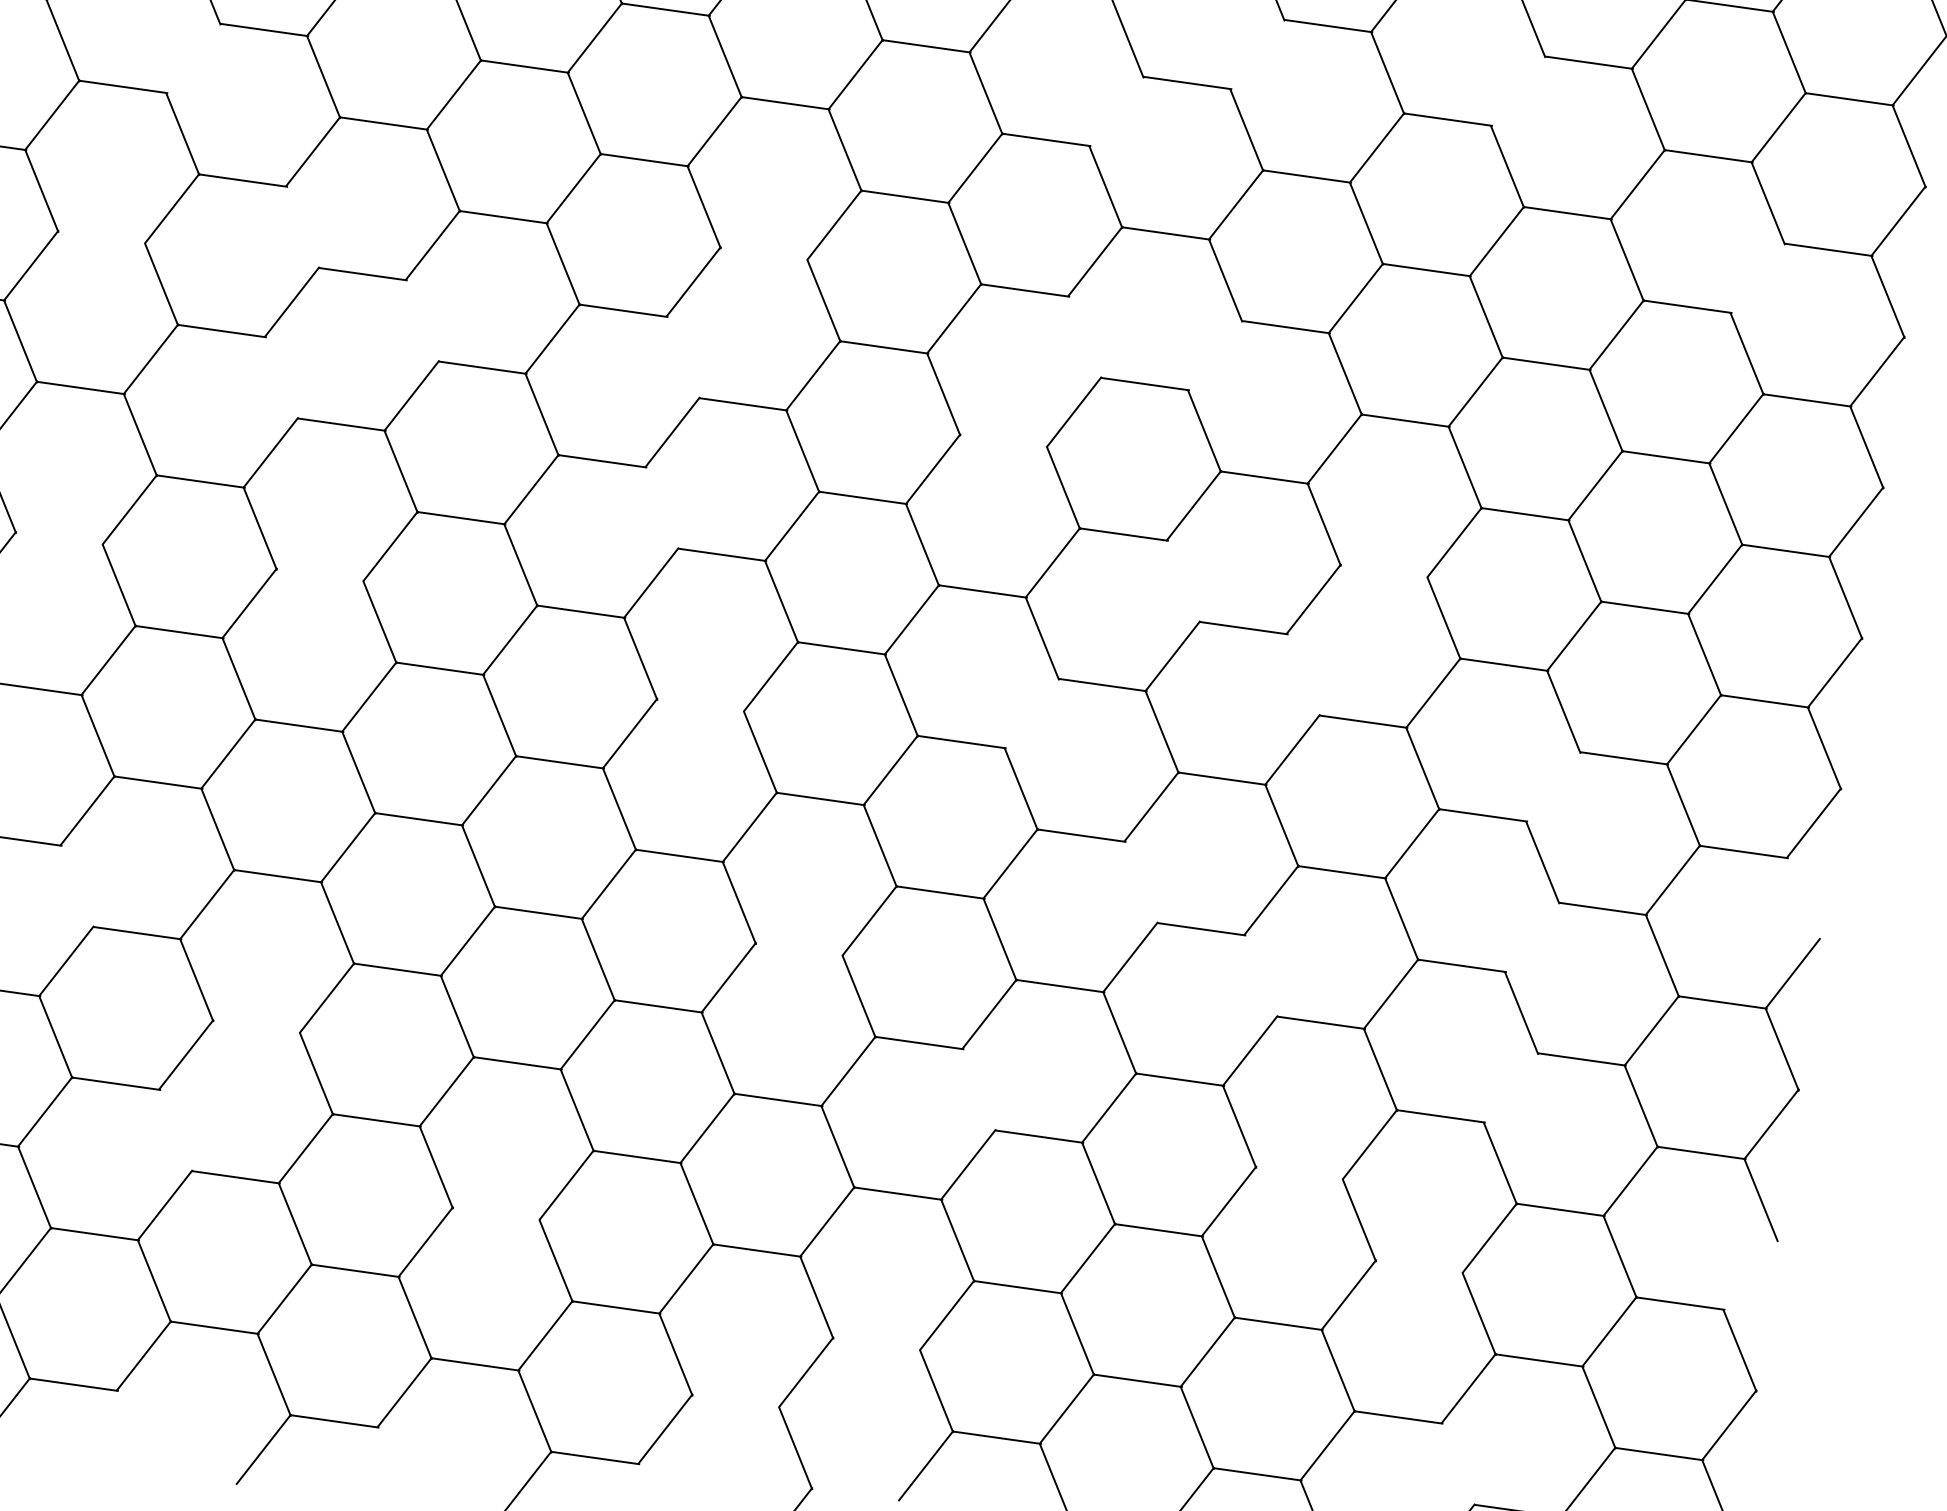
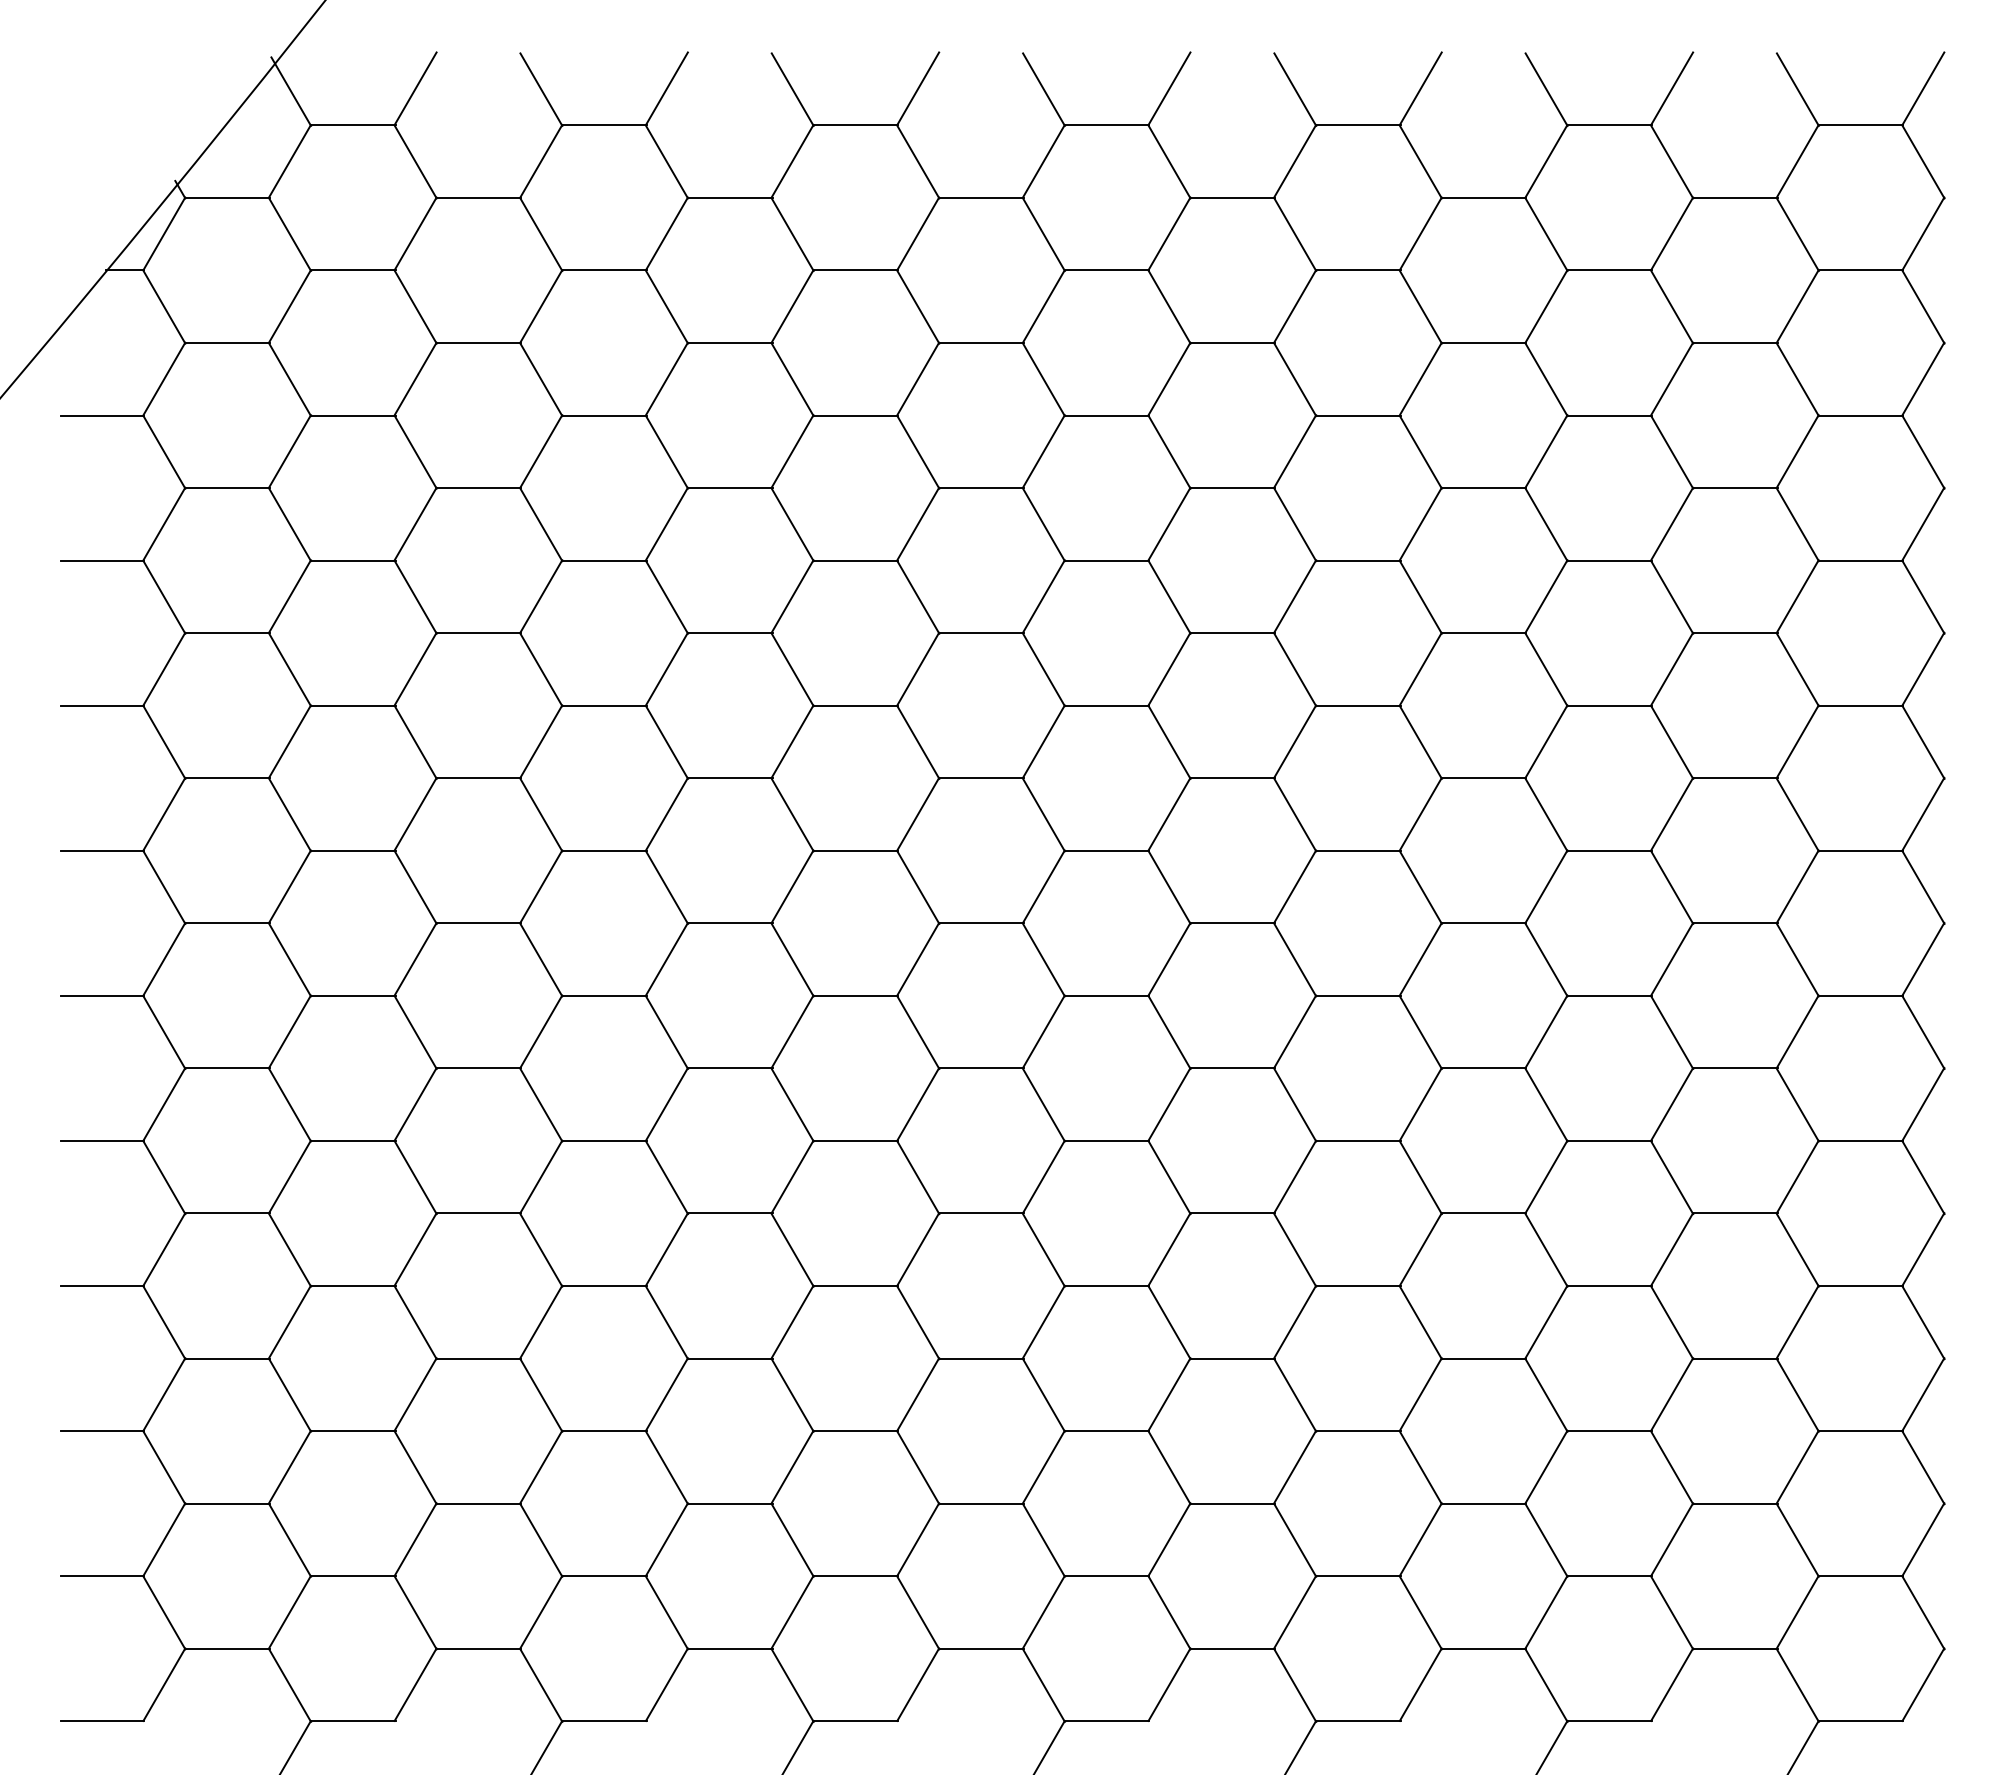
line: (1257, 54) -> (1295, 306), added
line: (192, 58) -> (289, 451), added
line: (1518, 90) -> (1546, 306), added
line: (1116, 110) -> (1169, 378), added
line: (302, 227) -> (415, 597), added
line: (102, 237) -> (227, 633), added
line: (765, 253) -> (856, 560), added
line: (1757, 277) -> (1797, 451), added
line: (422, 320) -> (541, 669), added
line: (1084, 337) -> (1169, 597), added
line: (1215, 355) -> (1295, 596), added
line: (682, 357) -> (792, 669), added
line: (281, 378) -> (415, 742), added
line: (1004, 440) -> (1107, 705), added
line: (661, 507) -> (792, 814), added
line: (59, 538) -> (227, 923), added
line: (1385, 571) -> (1484, 778), added
line: (321, 575) -> (479, 923), added
line: (1183, 581) -> (1295, 814), added
line: (1302, 675) -> (1420, 887), added
line: (701, 705) -> (856, 995), added
line: (1031, 712) -> (1169, 958), added
line: (1553, 785) -> (1672, 958), added
line: (1141, 882) -> (1295, 1104), added
line: (77, 887) -> (290, 1250), added
line: (1803, 899) -> (1923, 1032), added
line: (1532, 937) -> (1672, 1104), added
line: (799, 949) -> (981, 1213), added
line: (1260, 976) -> (1420, 1177), added
line: (257, 1026) -> (479, 1358), added
line: (1511, 1087) -> (1672, 1249), added
line: (978, 1090) -> (1169, 1322), added
line: (175, 1130) -> (415, 1467), added
line: (1300, 1173) -> (1484, 1358), added
line: (497, 1213) -> (730, 1503), added
line: (1420, 1267) -> (1610, 1431), added
line: (1750, 1274) -> (1923, 1394), added
line: (877, 1344) -> (1107, 1576), added
line: (736, 1400) -> (981, 1648), added
line: (1458, 1464) -> (1672, 1612), added
line: (856, 1494) -> (1107, 1721), added

